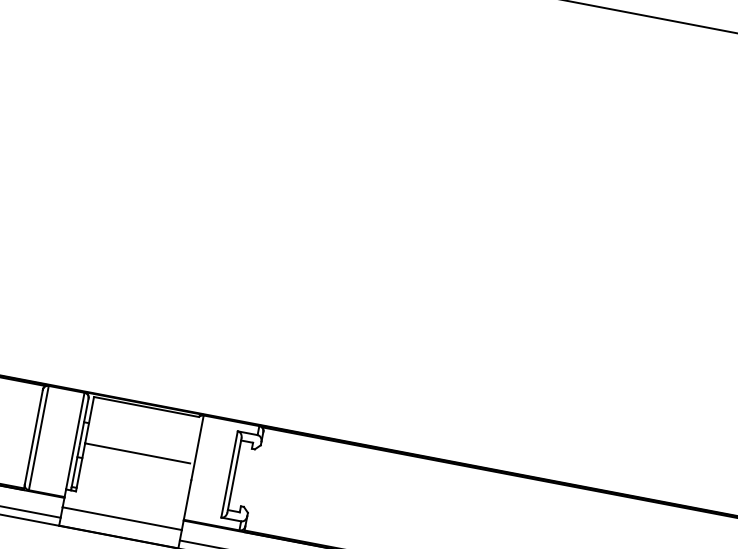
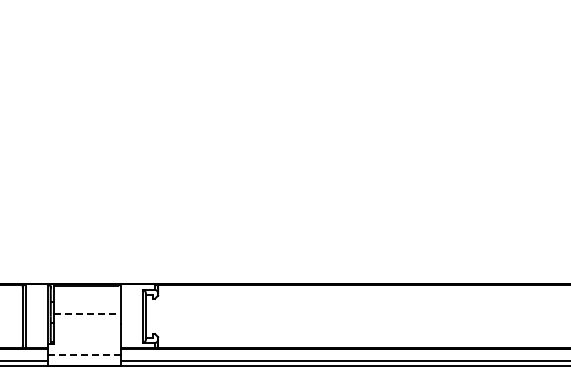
line: (138, 453) -> (86, 314), solid -> dashed
line: (122, 518) -> (84, 354), solid -> dashed

